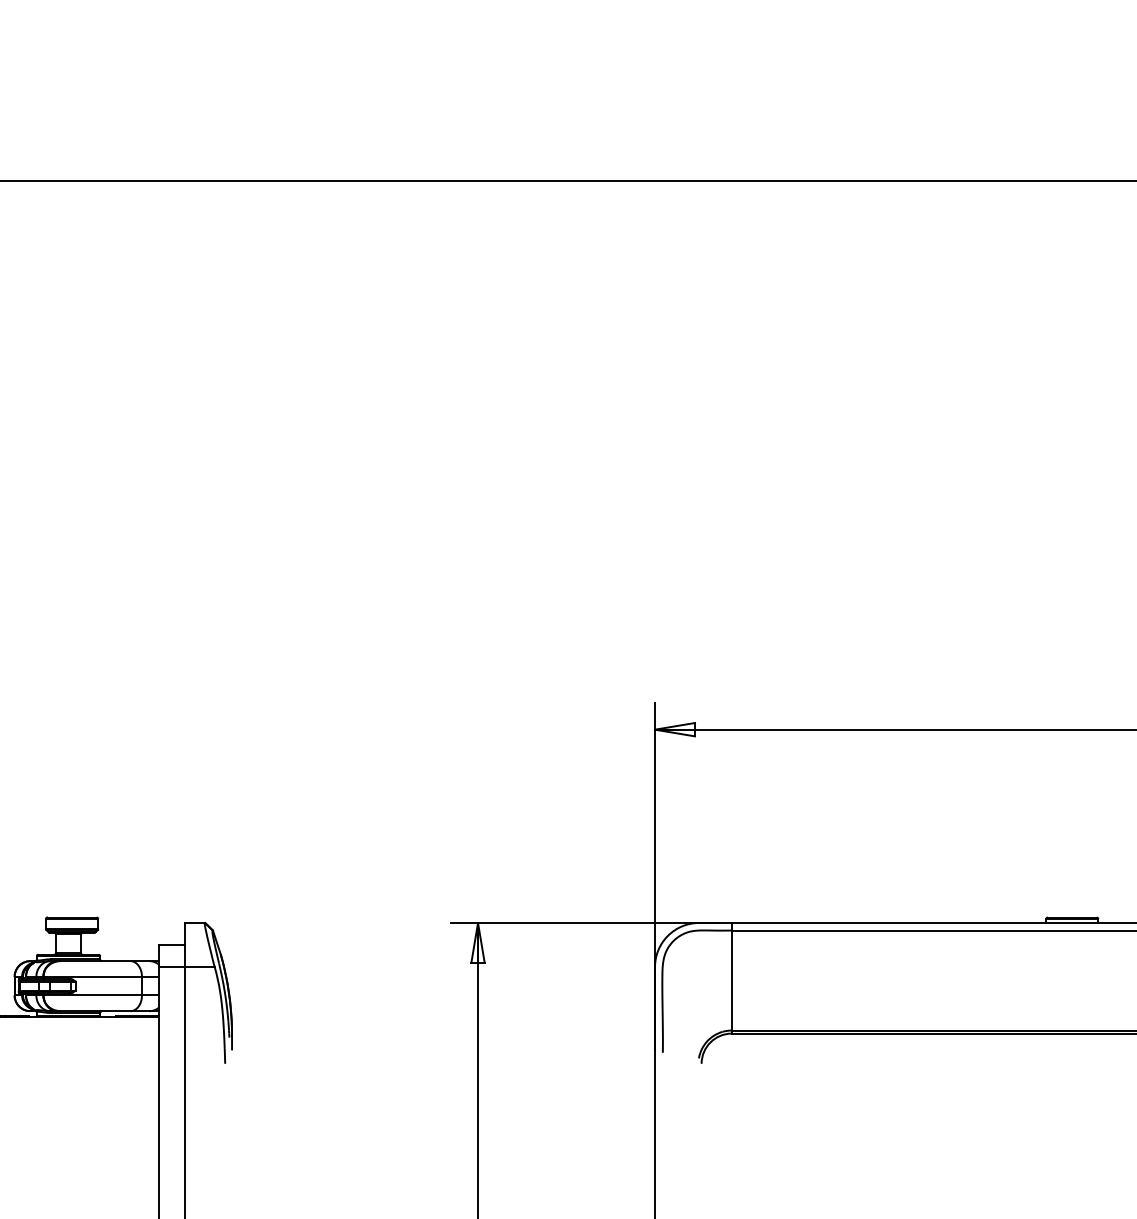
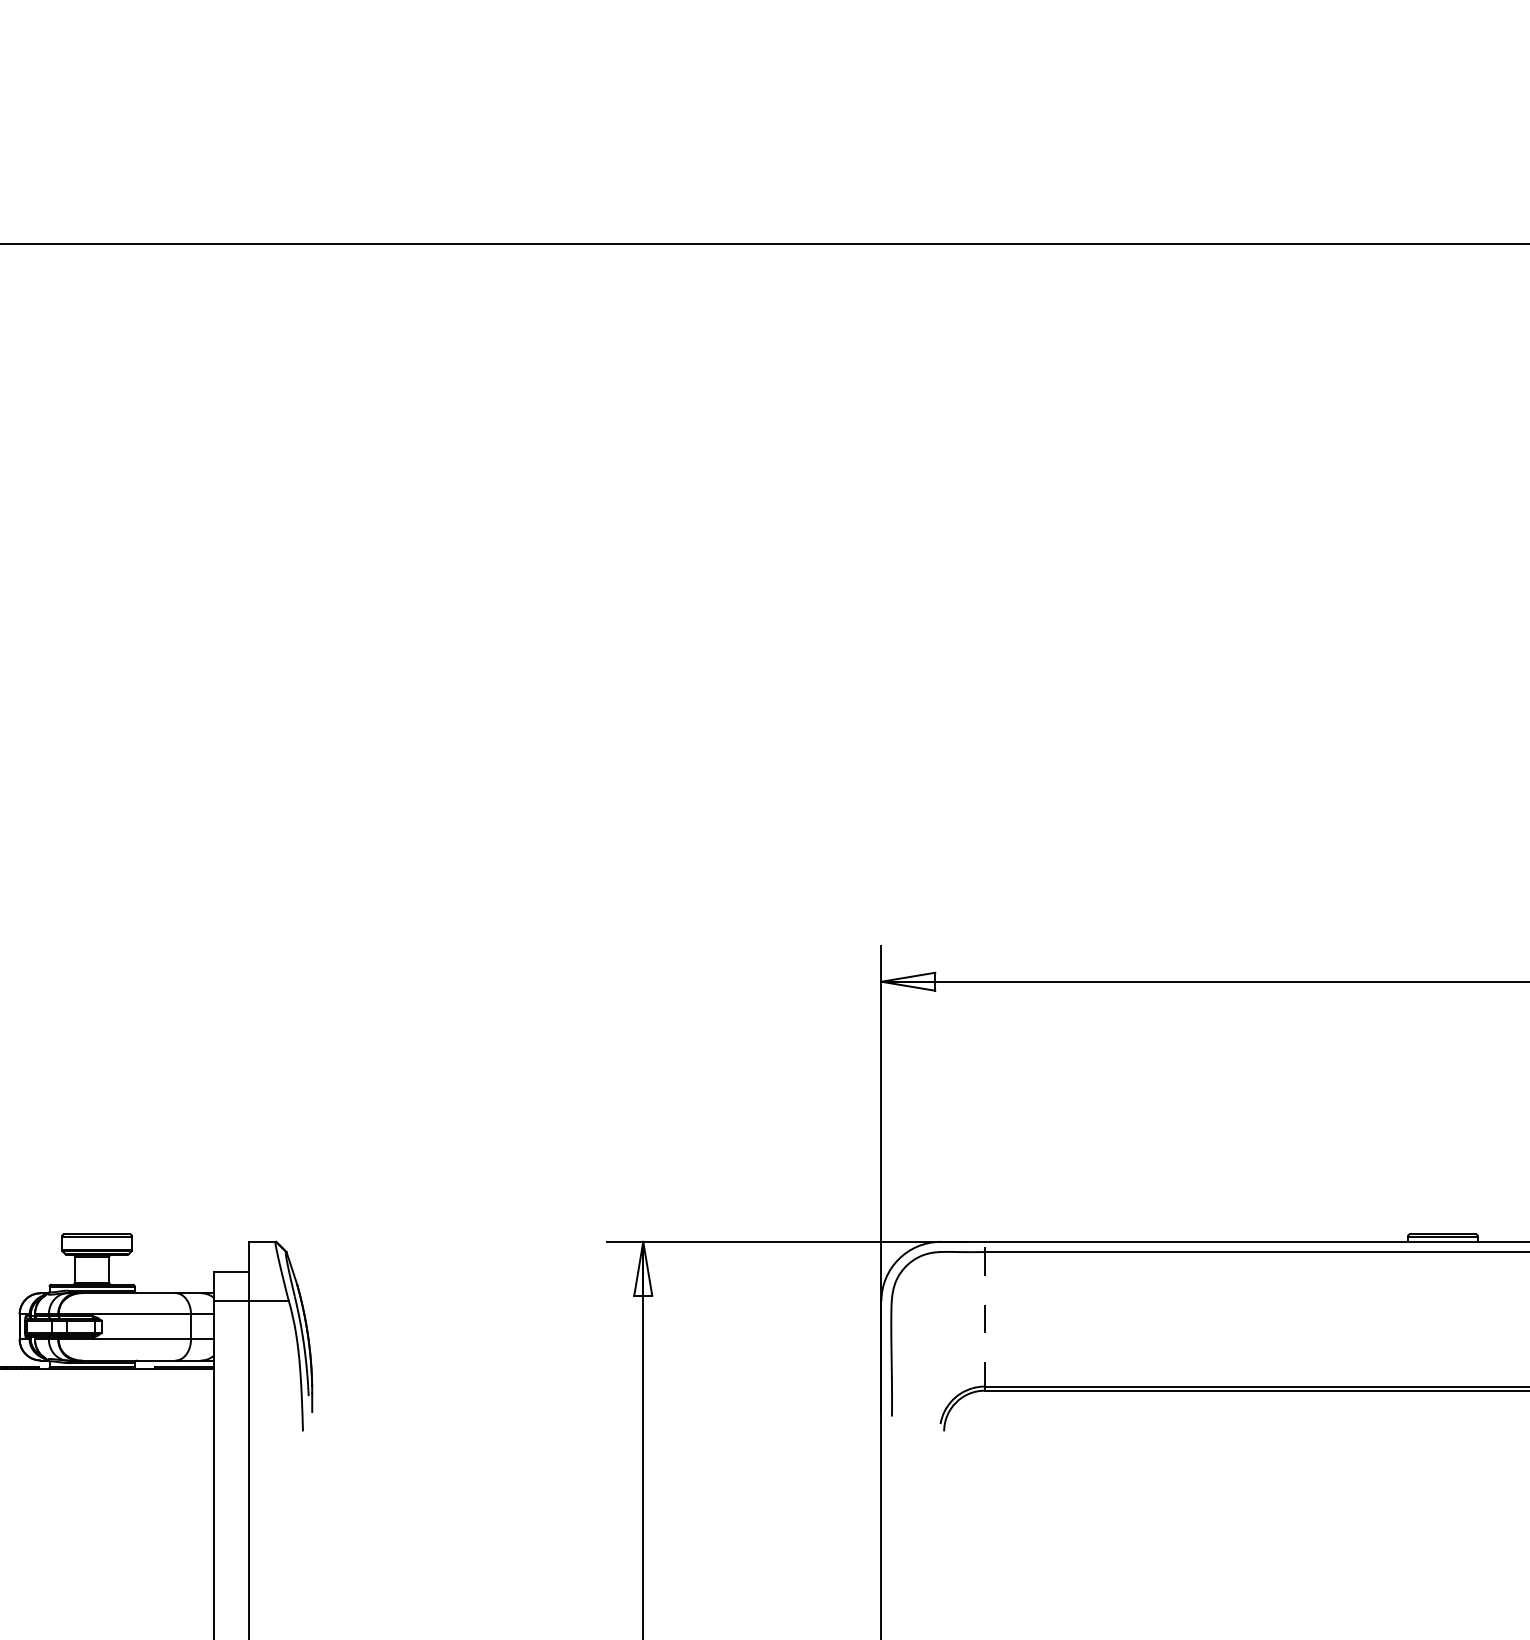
line: (731, 977) -> (984, 1315), solid -> dashed

